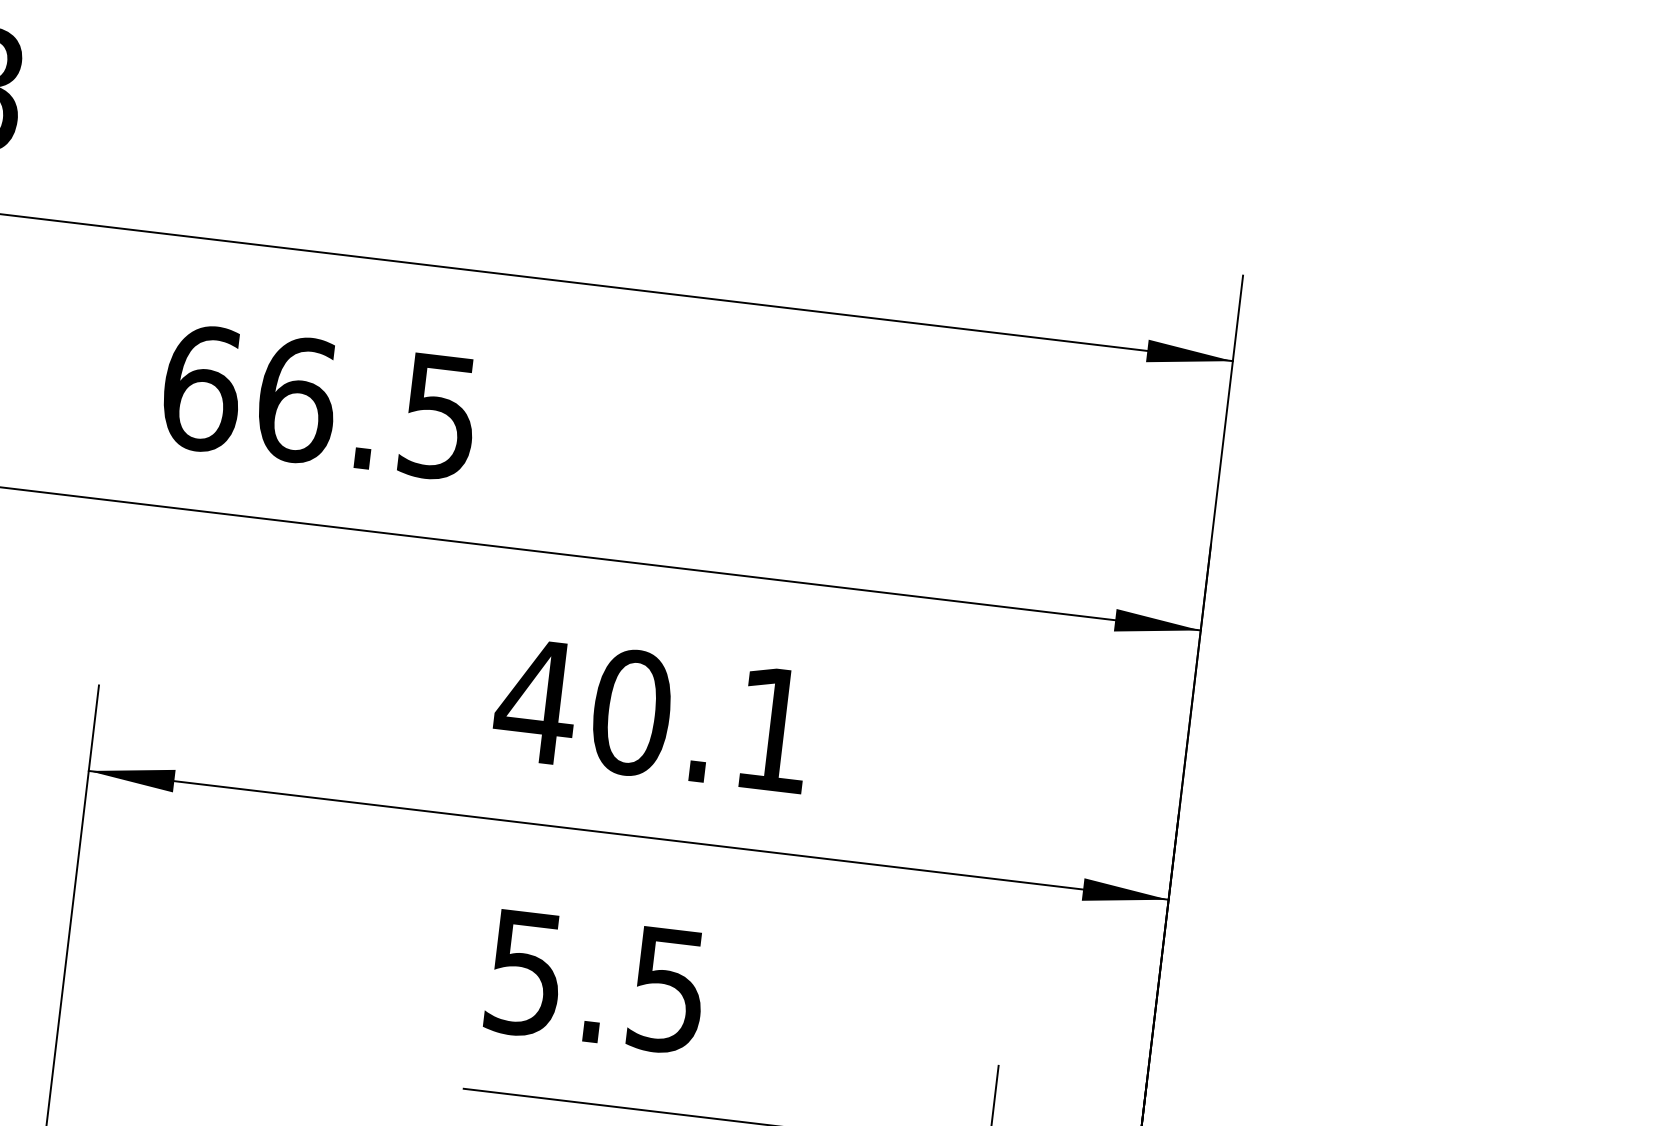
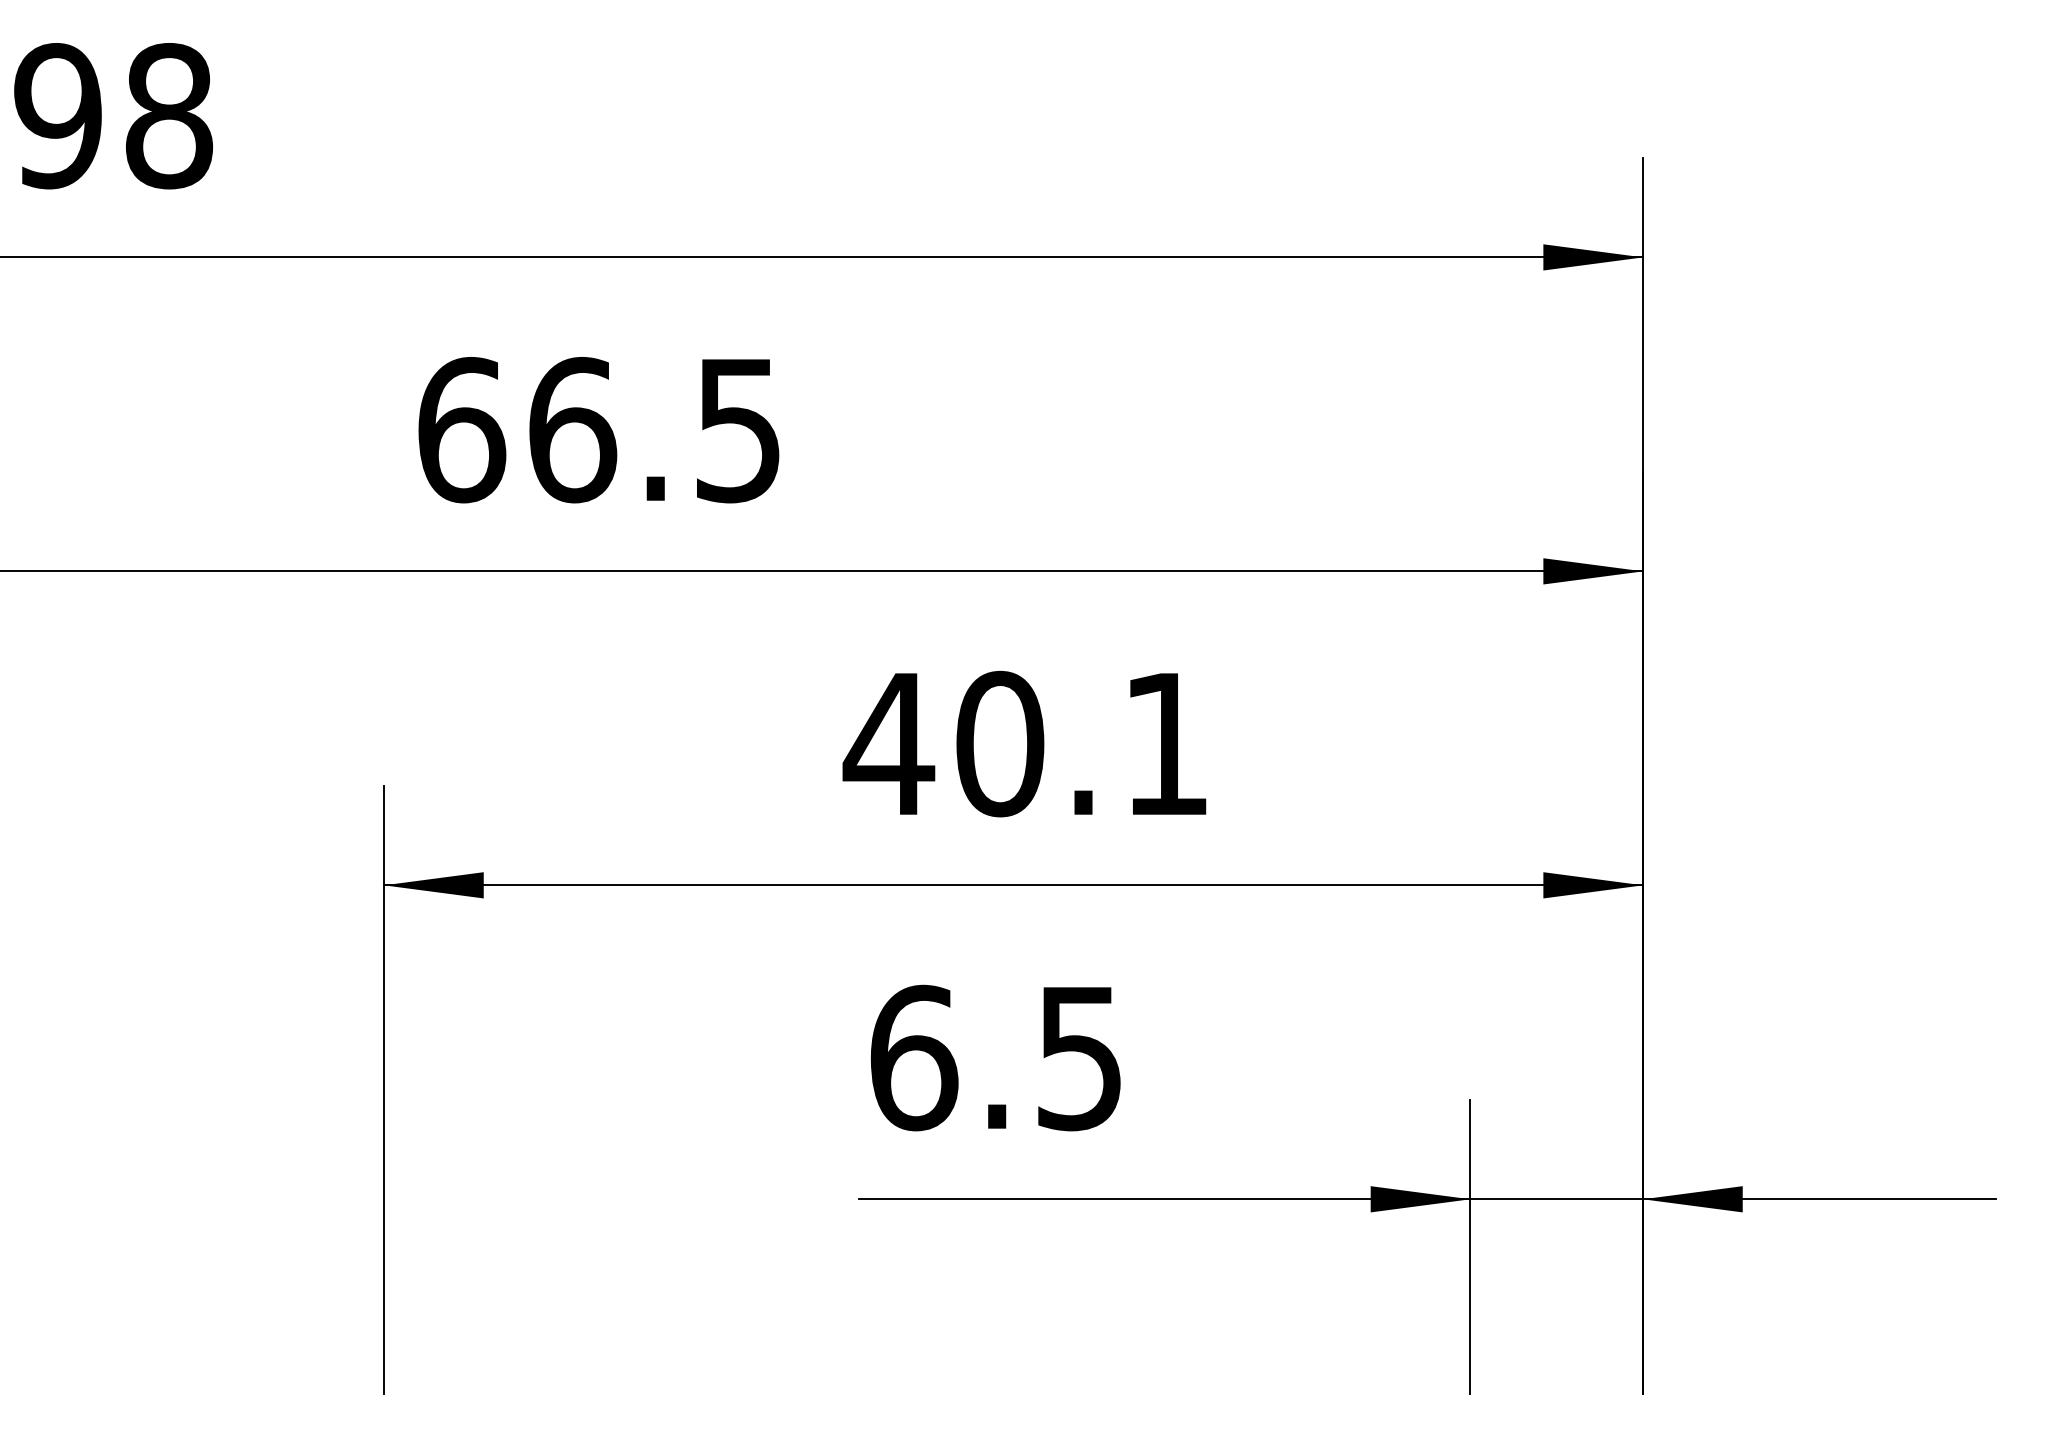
text: (526, 972) -> (914, 1057), 5.5 -> 6.5

